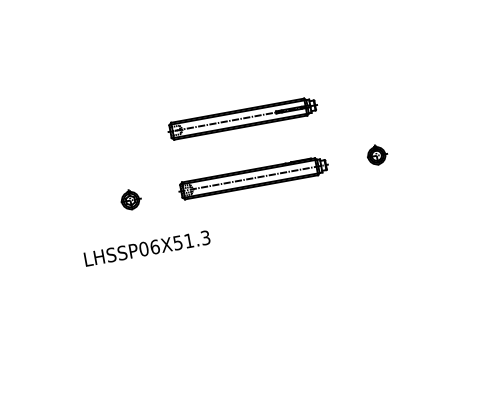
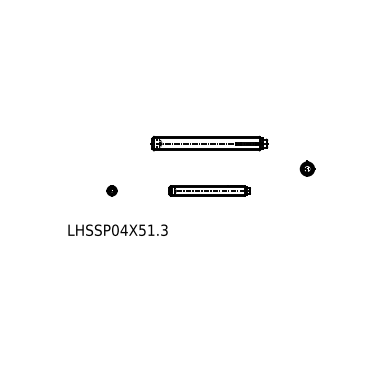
part: (376, 155) -> (307, 168), moved
part: (253, 177) -> (209, 190), size x0.7
part: (131, 199) -> (112, 190), size x0.7
text: (154, 246) -> (123, 229), LHSSP06X51.3 -> LHSSP04X51.3

